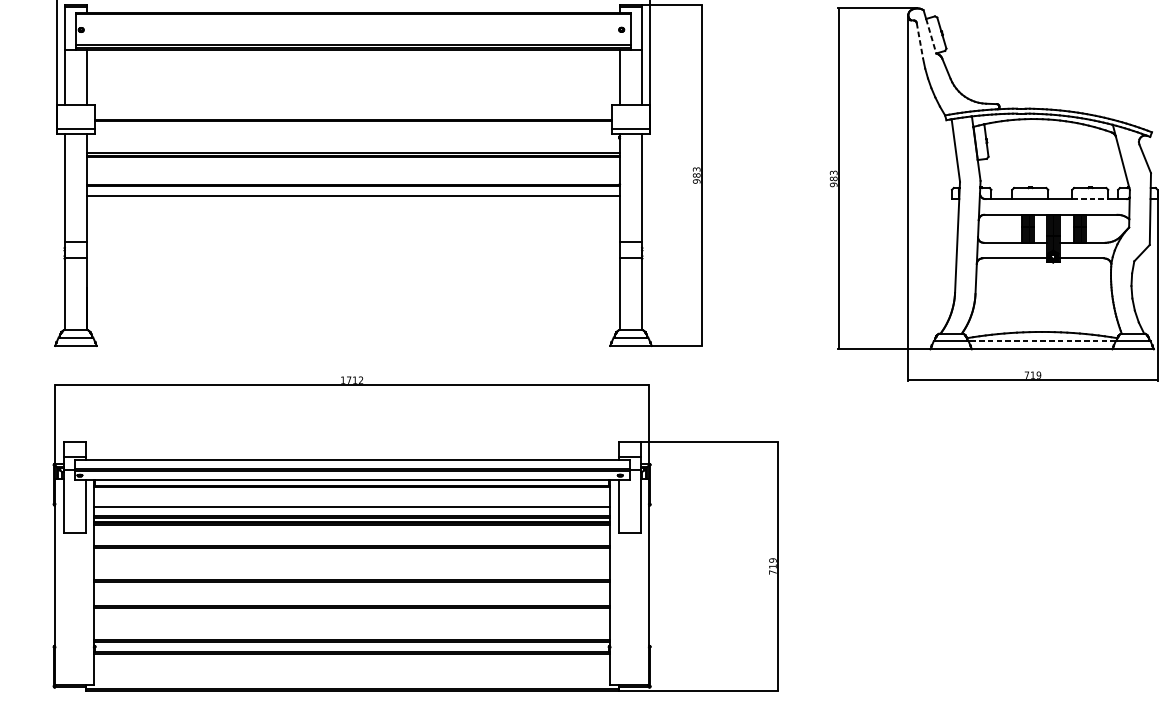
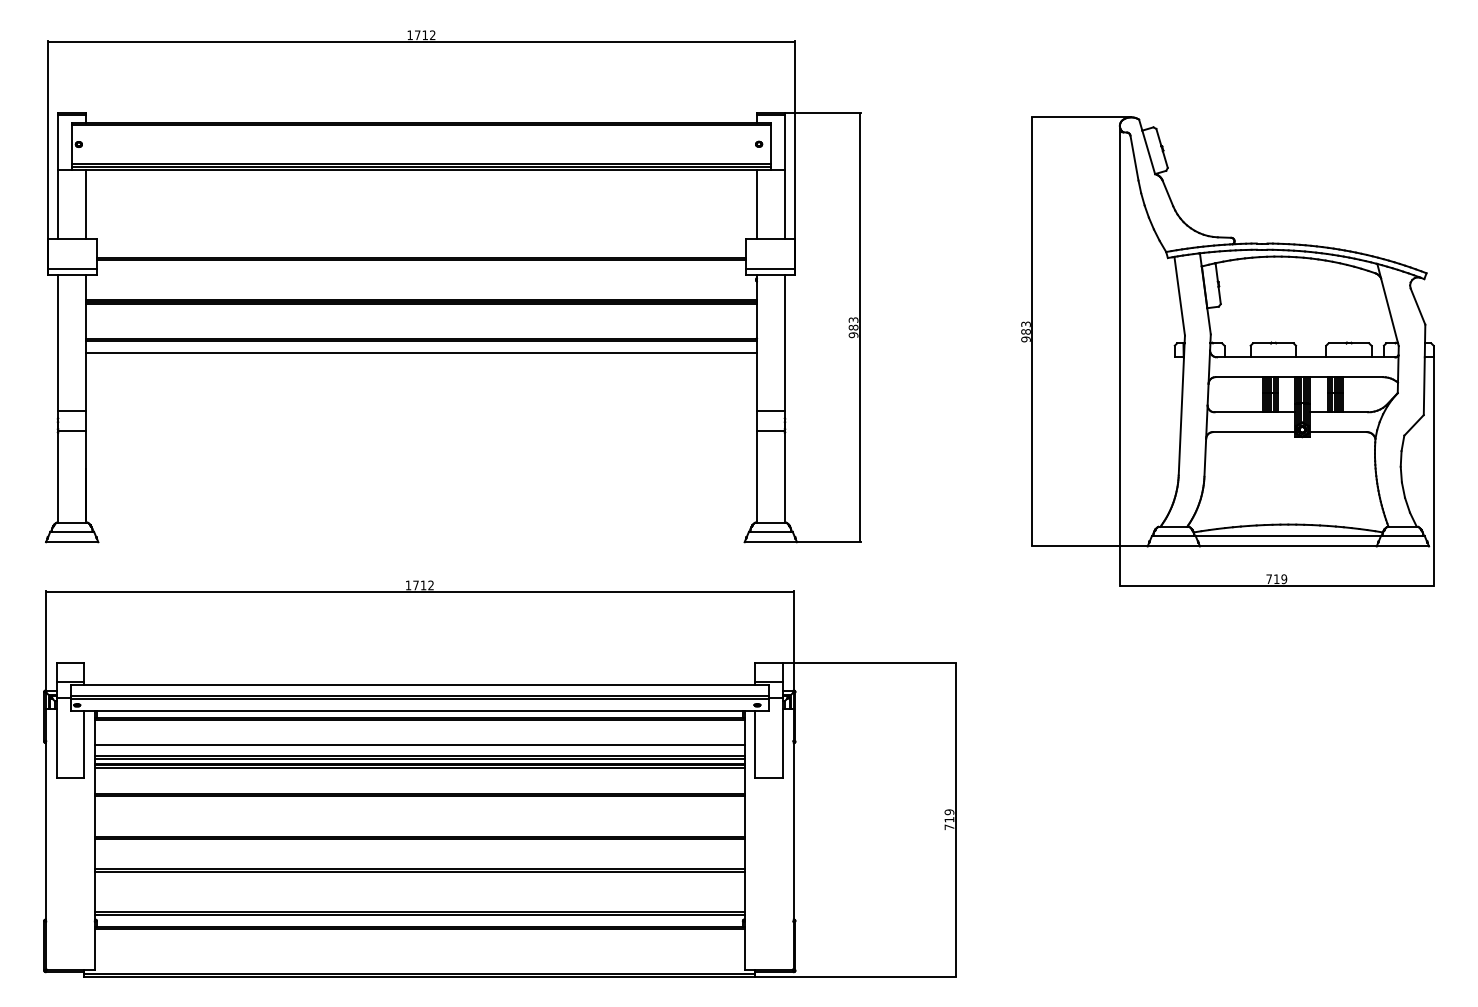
line: (931, 36) -> (1148, 152), dashed -> solid
line: (919, 41) -> (1134, 158), dashed -> solid
line: (1089, 199) -> (1348, 357), dashed -> solid
line: (1042, 340) -> (1288, 535), dashed -> solid

